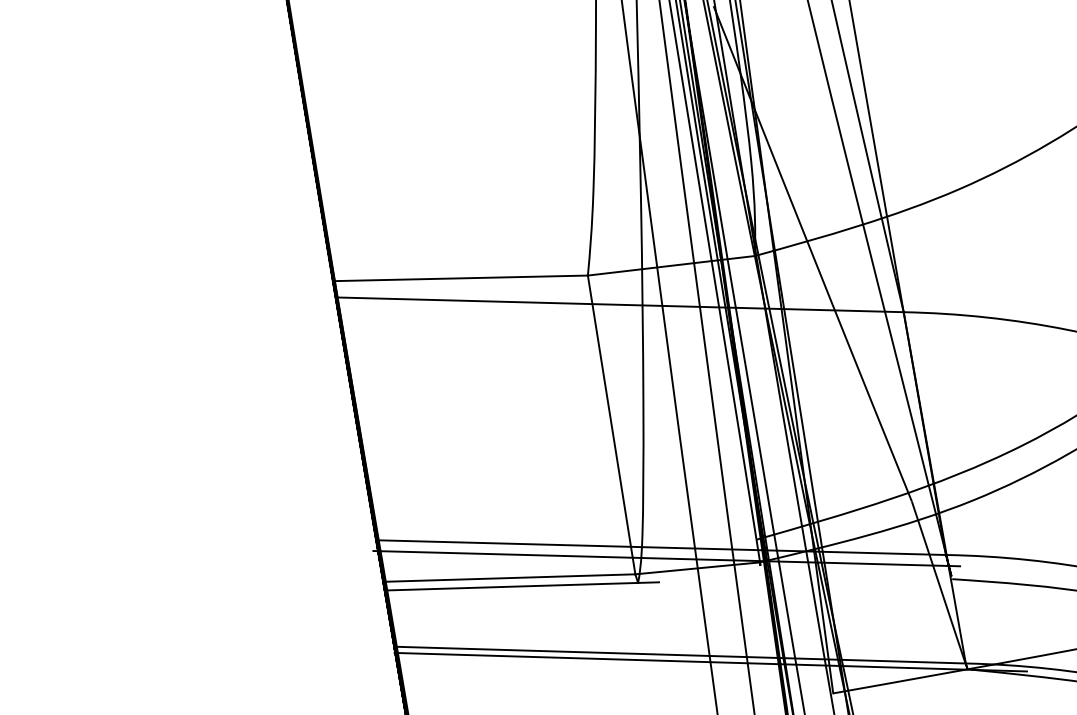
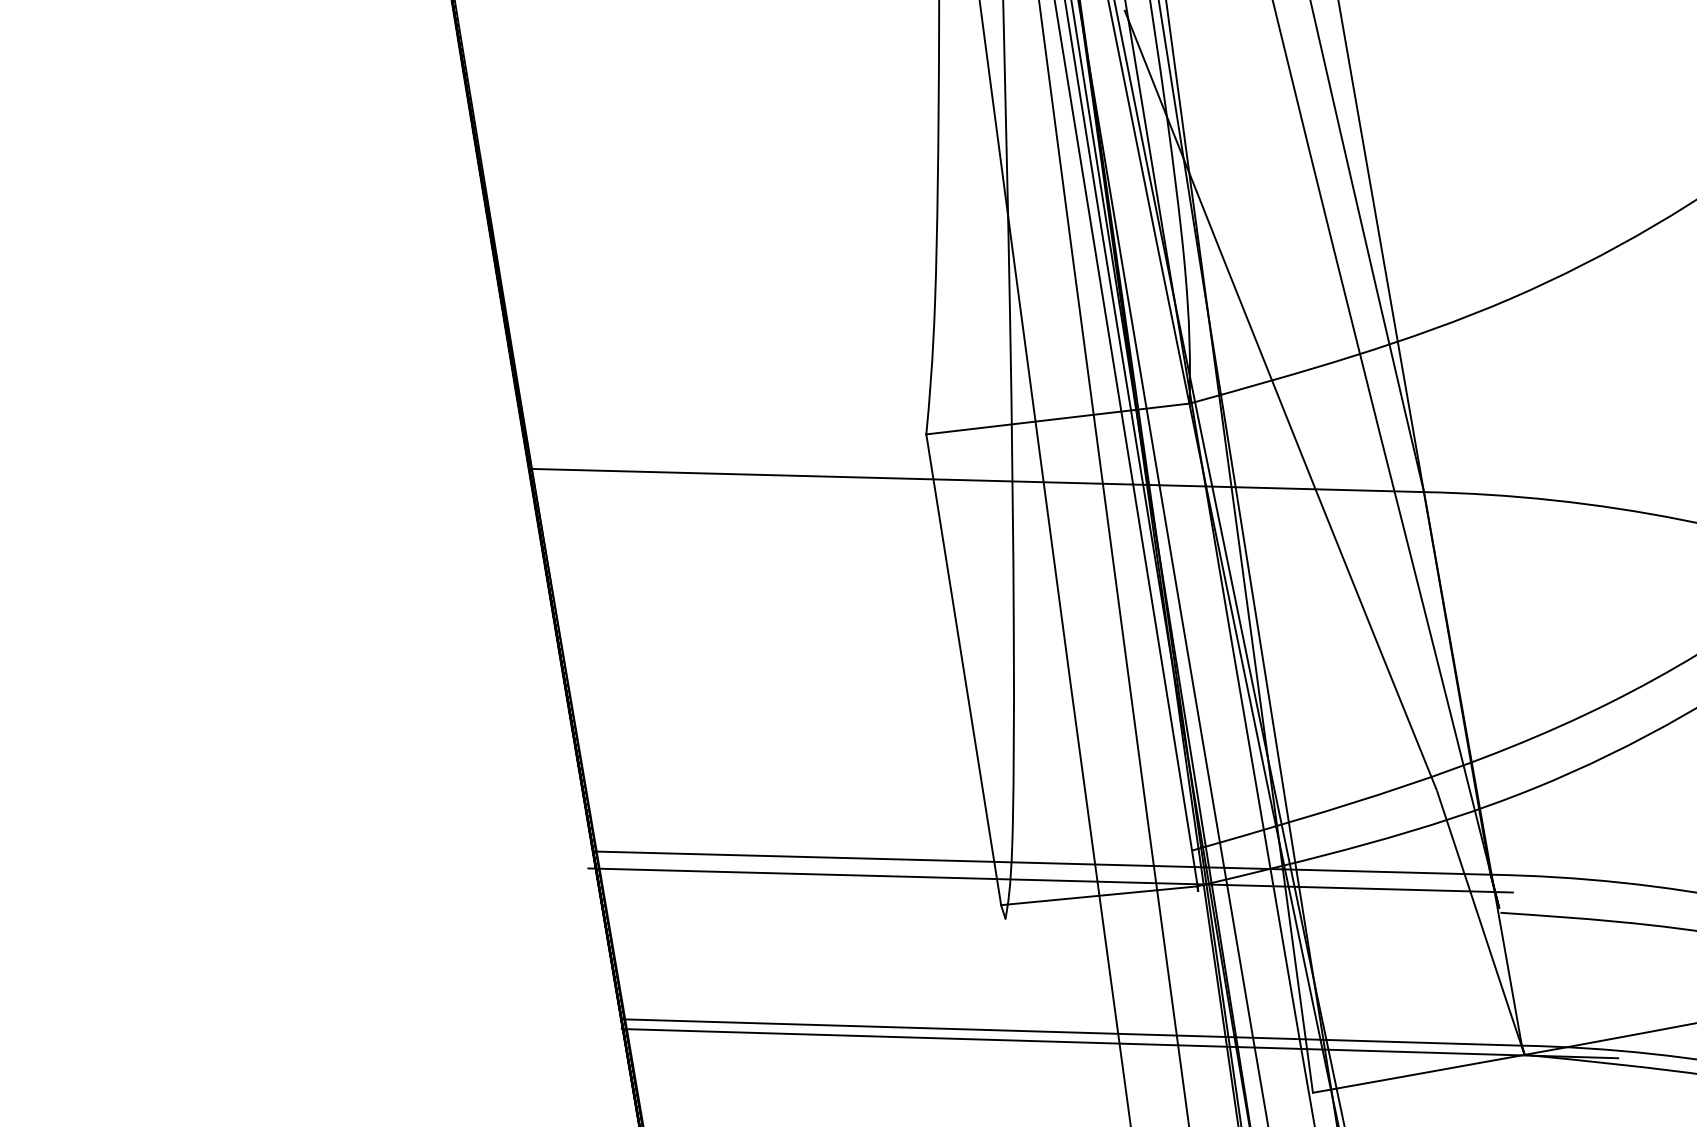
line: (460, 278) -> (725, 439), removed
line: (509, 577) -> (802, 910), removed
line: (521, 586) -> (821, 924), removed

